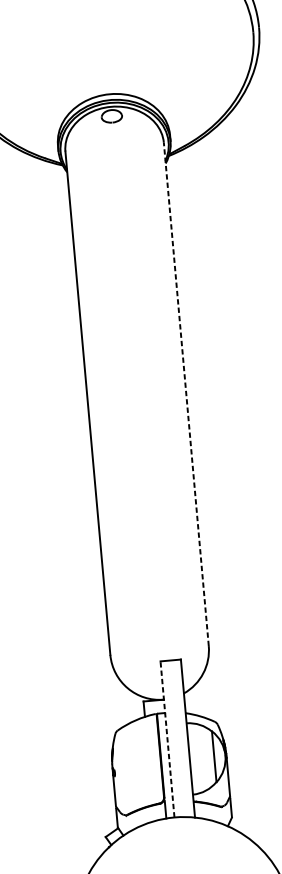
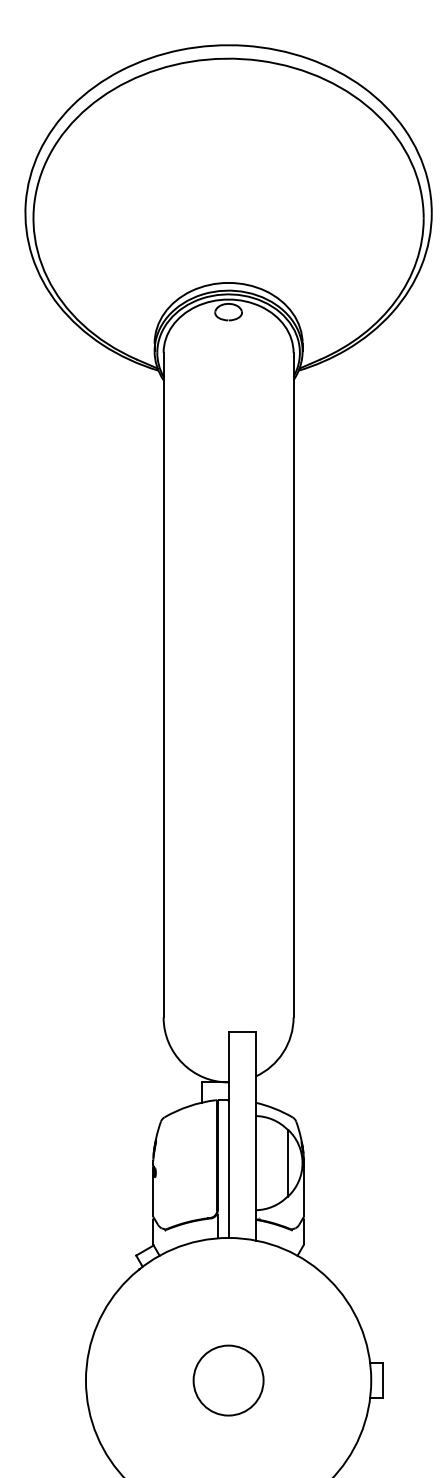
line: (186, 393) -> (293, 684), dashed -> solid
line: (167, 739) -> (228, 1134), dashed -> solid

